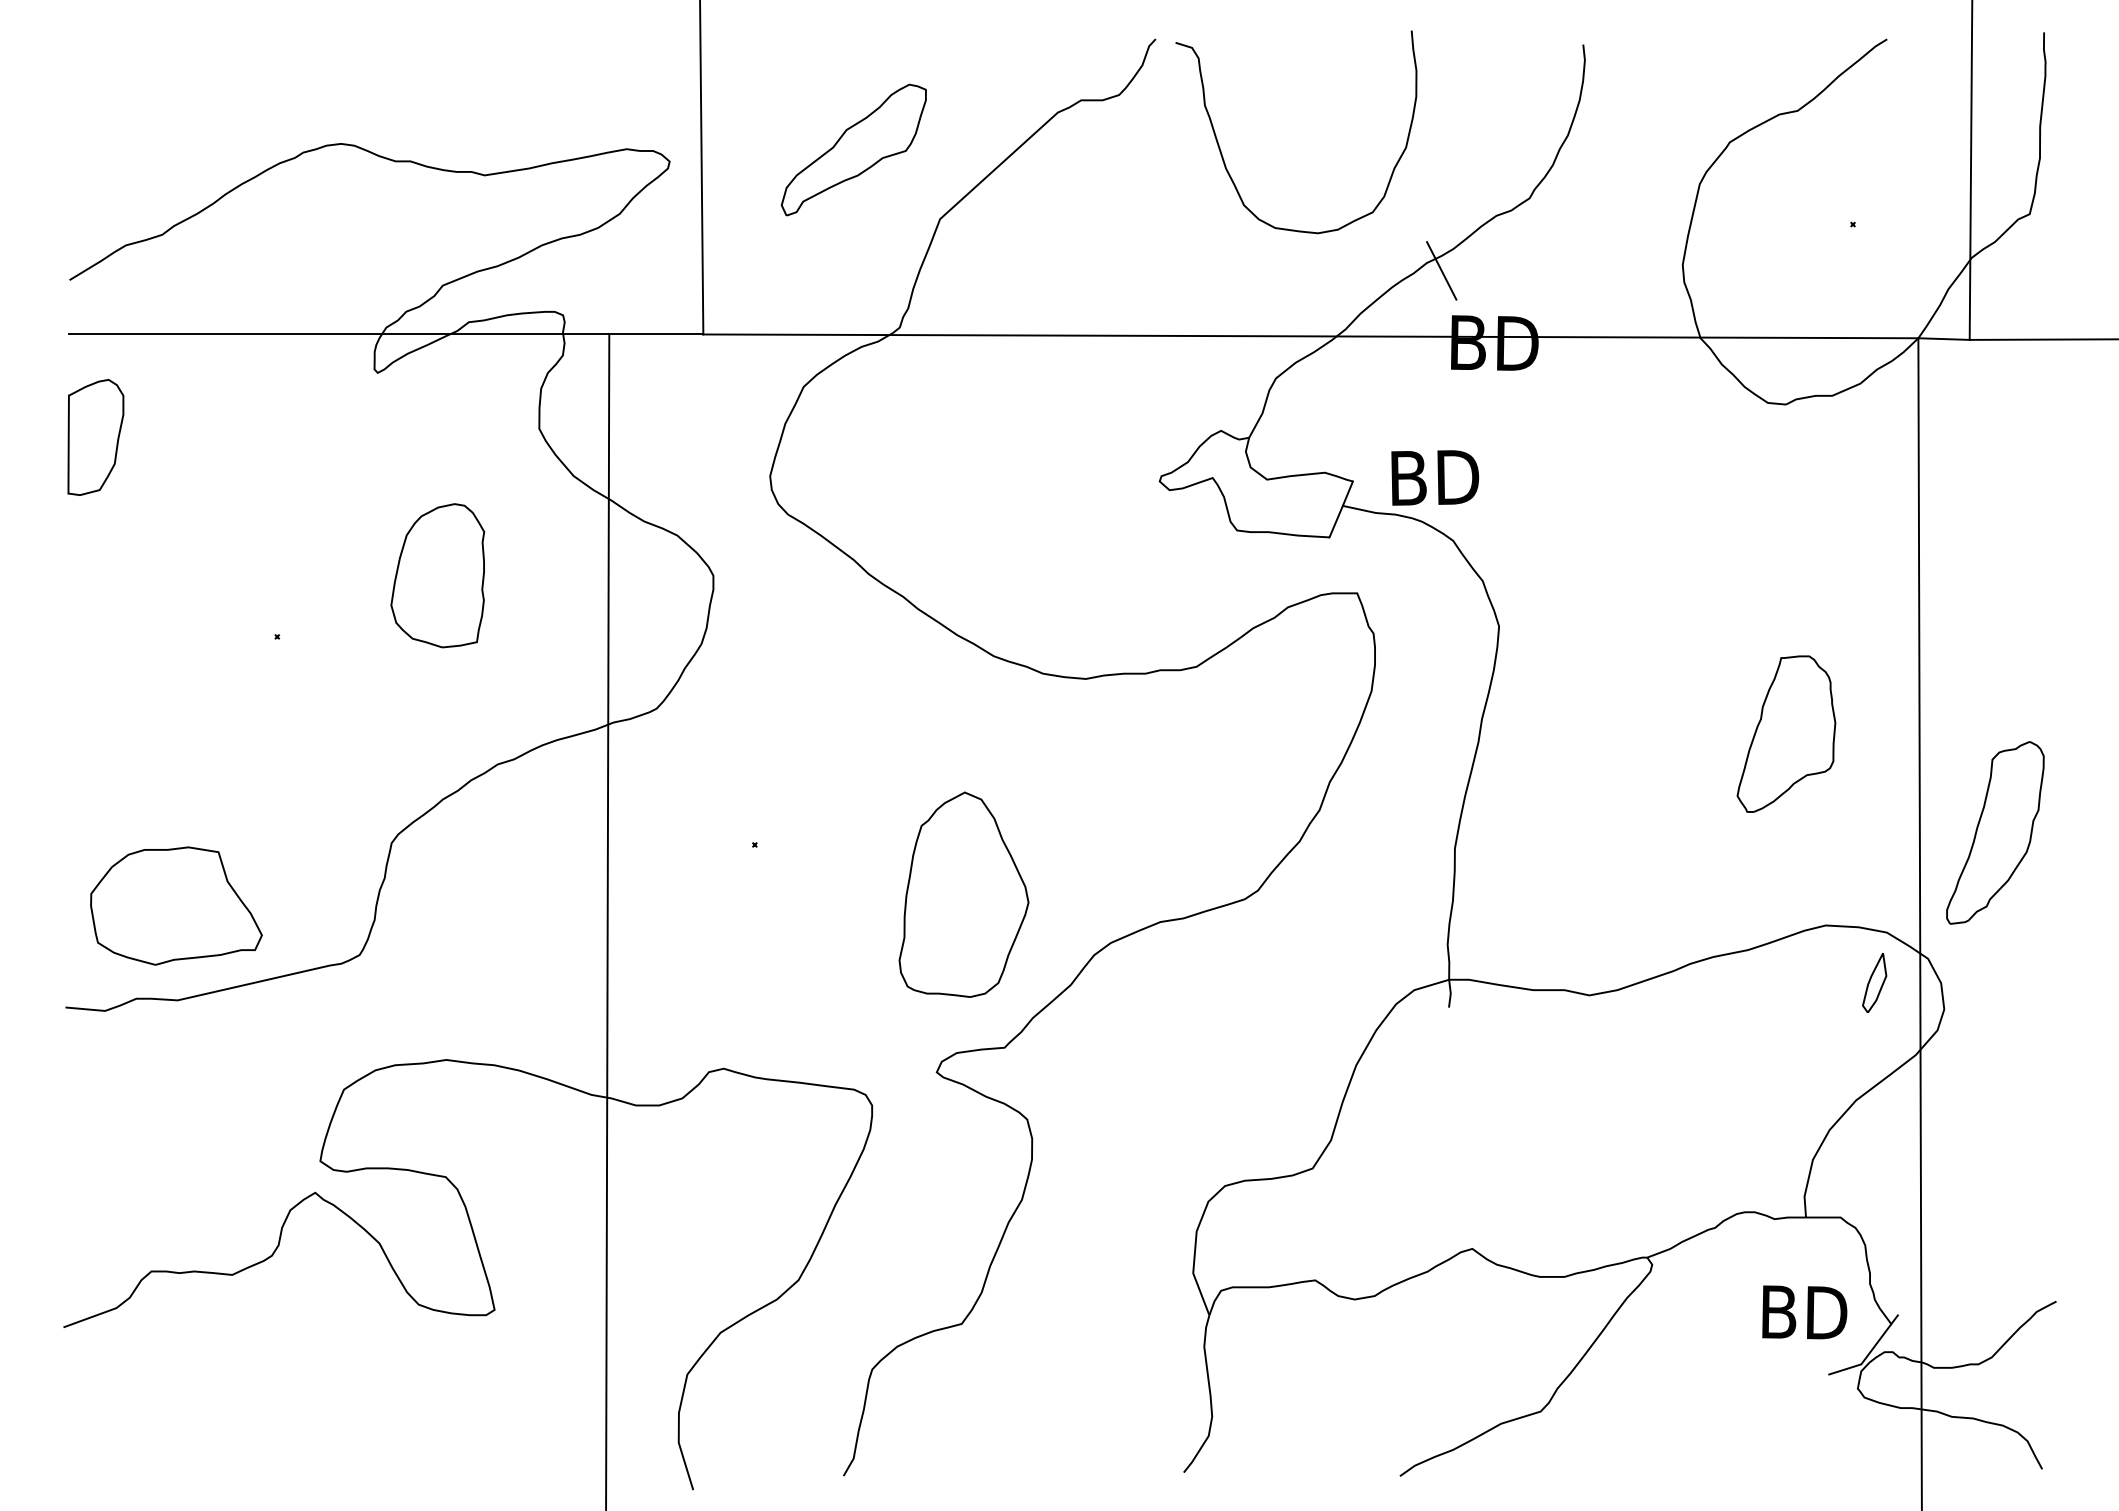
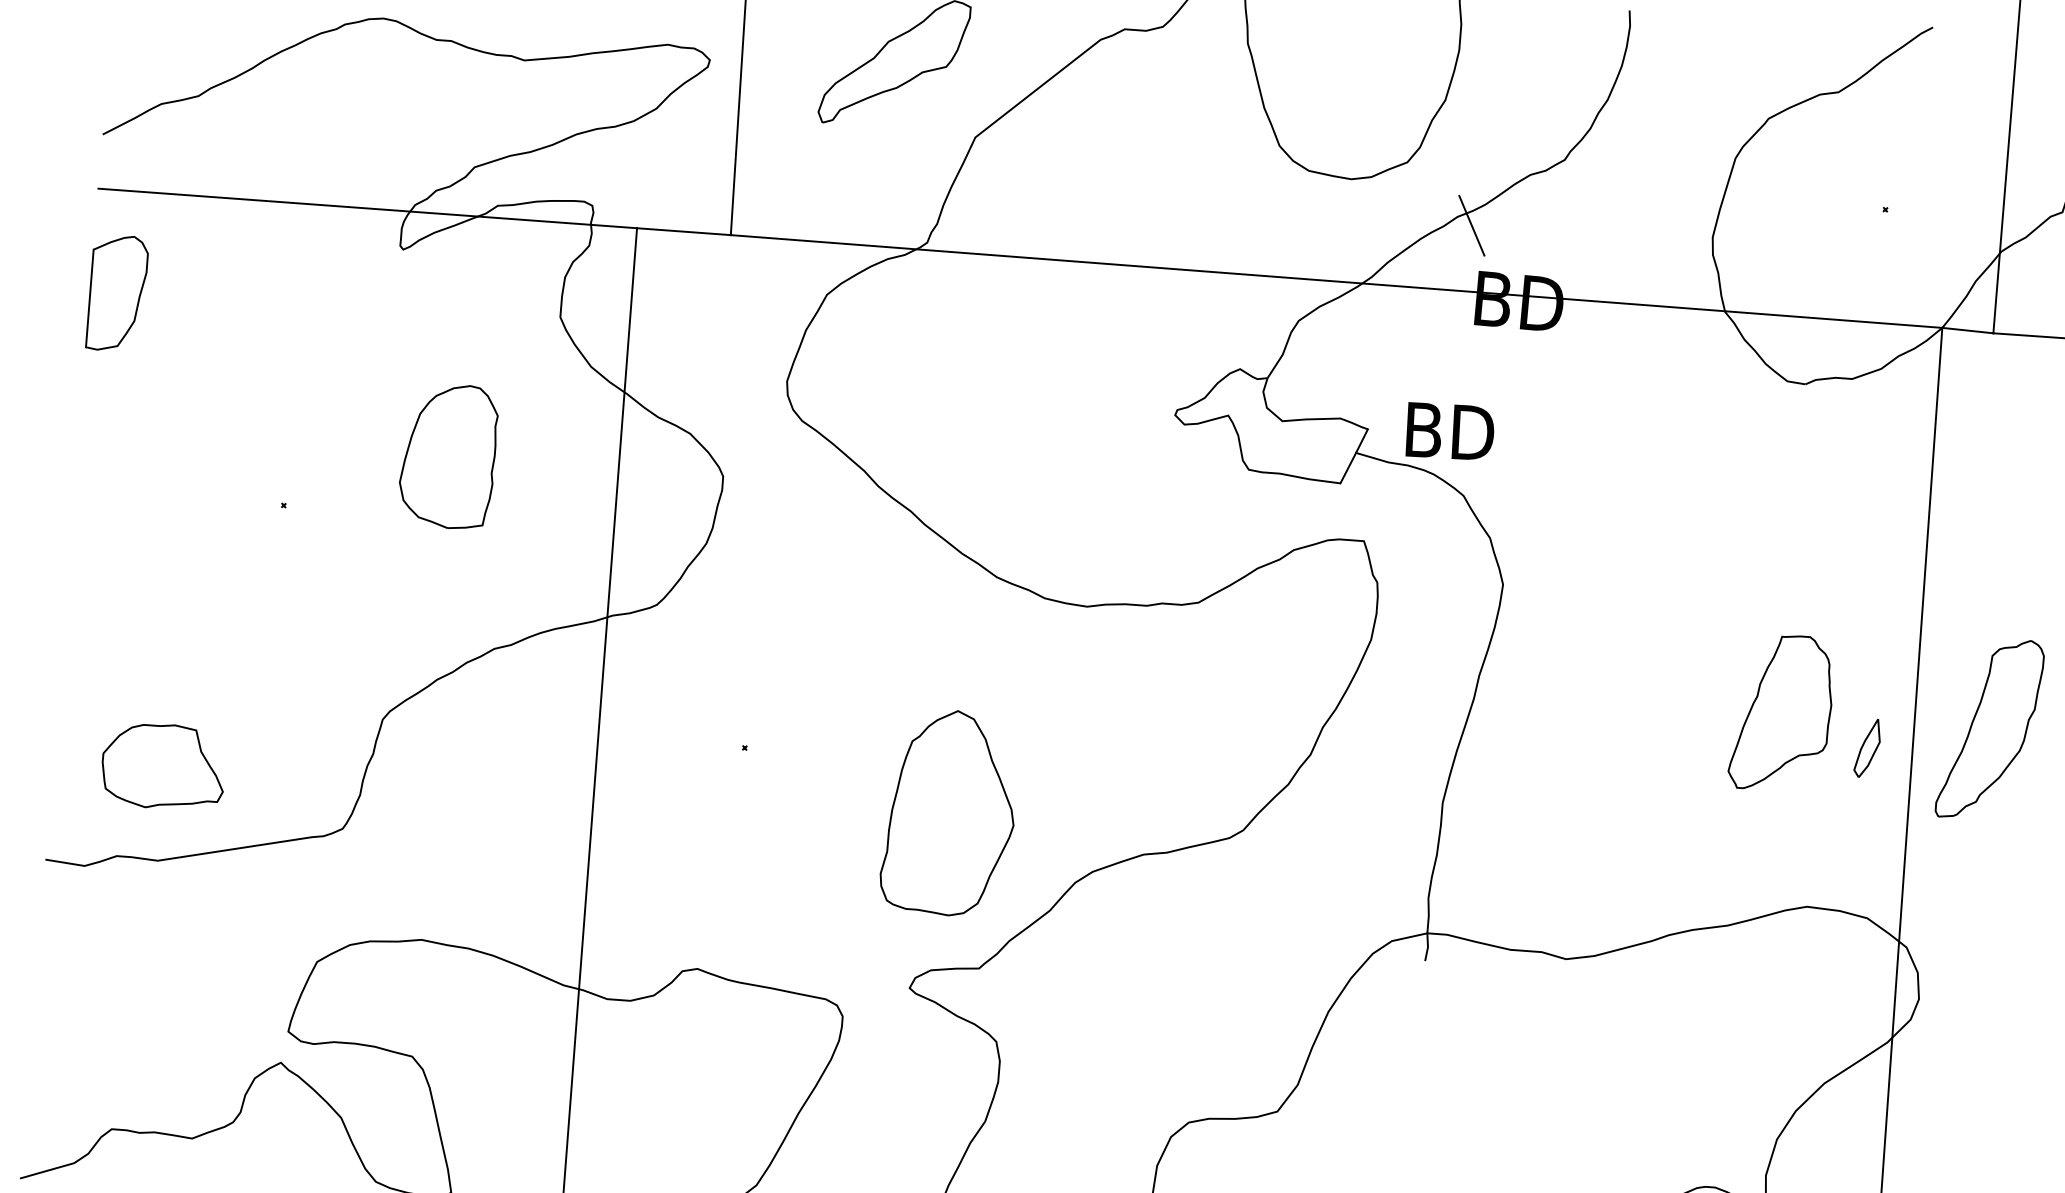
part: (1995, 832) -> (1990, 728), moved
part: (176, 905) -> (163, 766), size x0.71
part: (1874, 982) -> (1867, 747), moved

